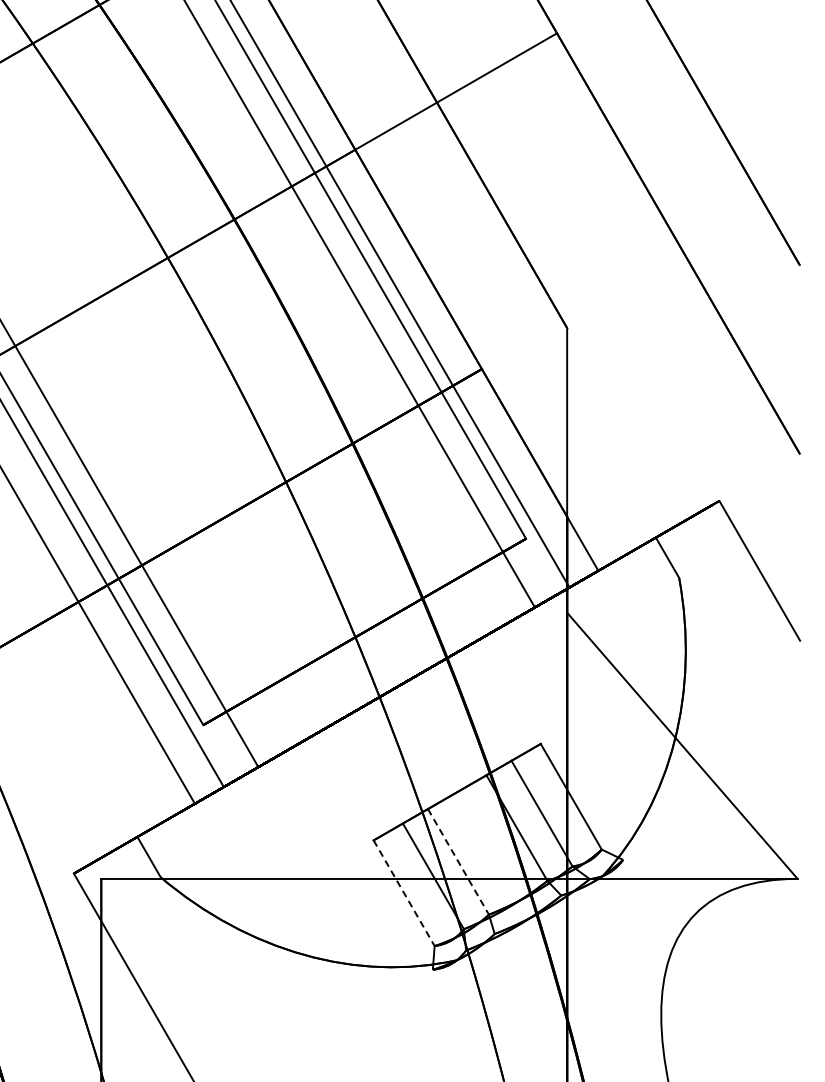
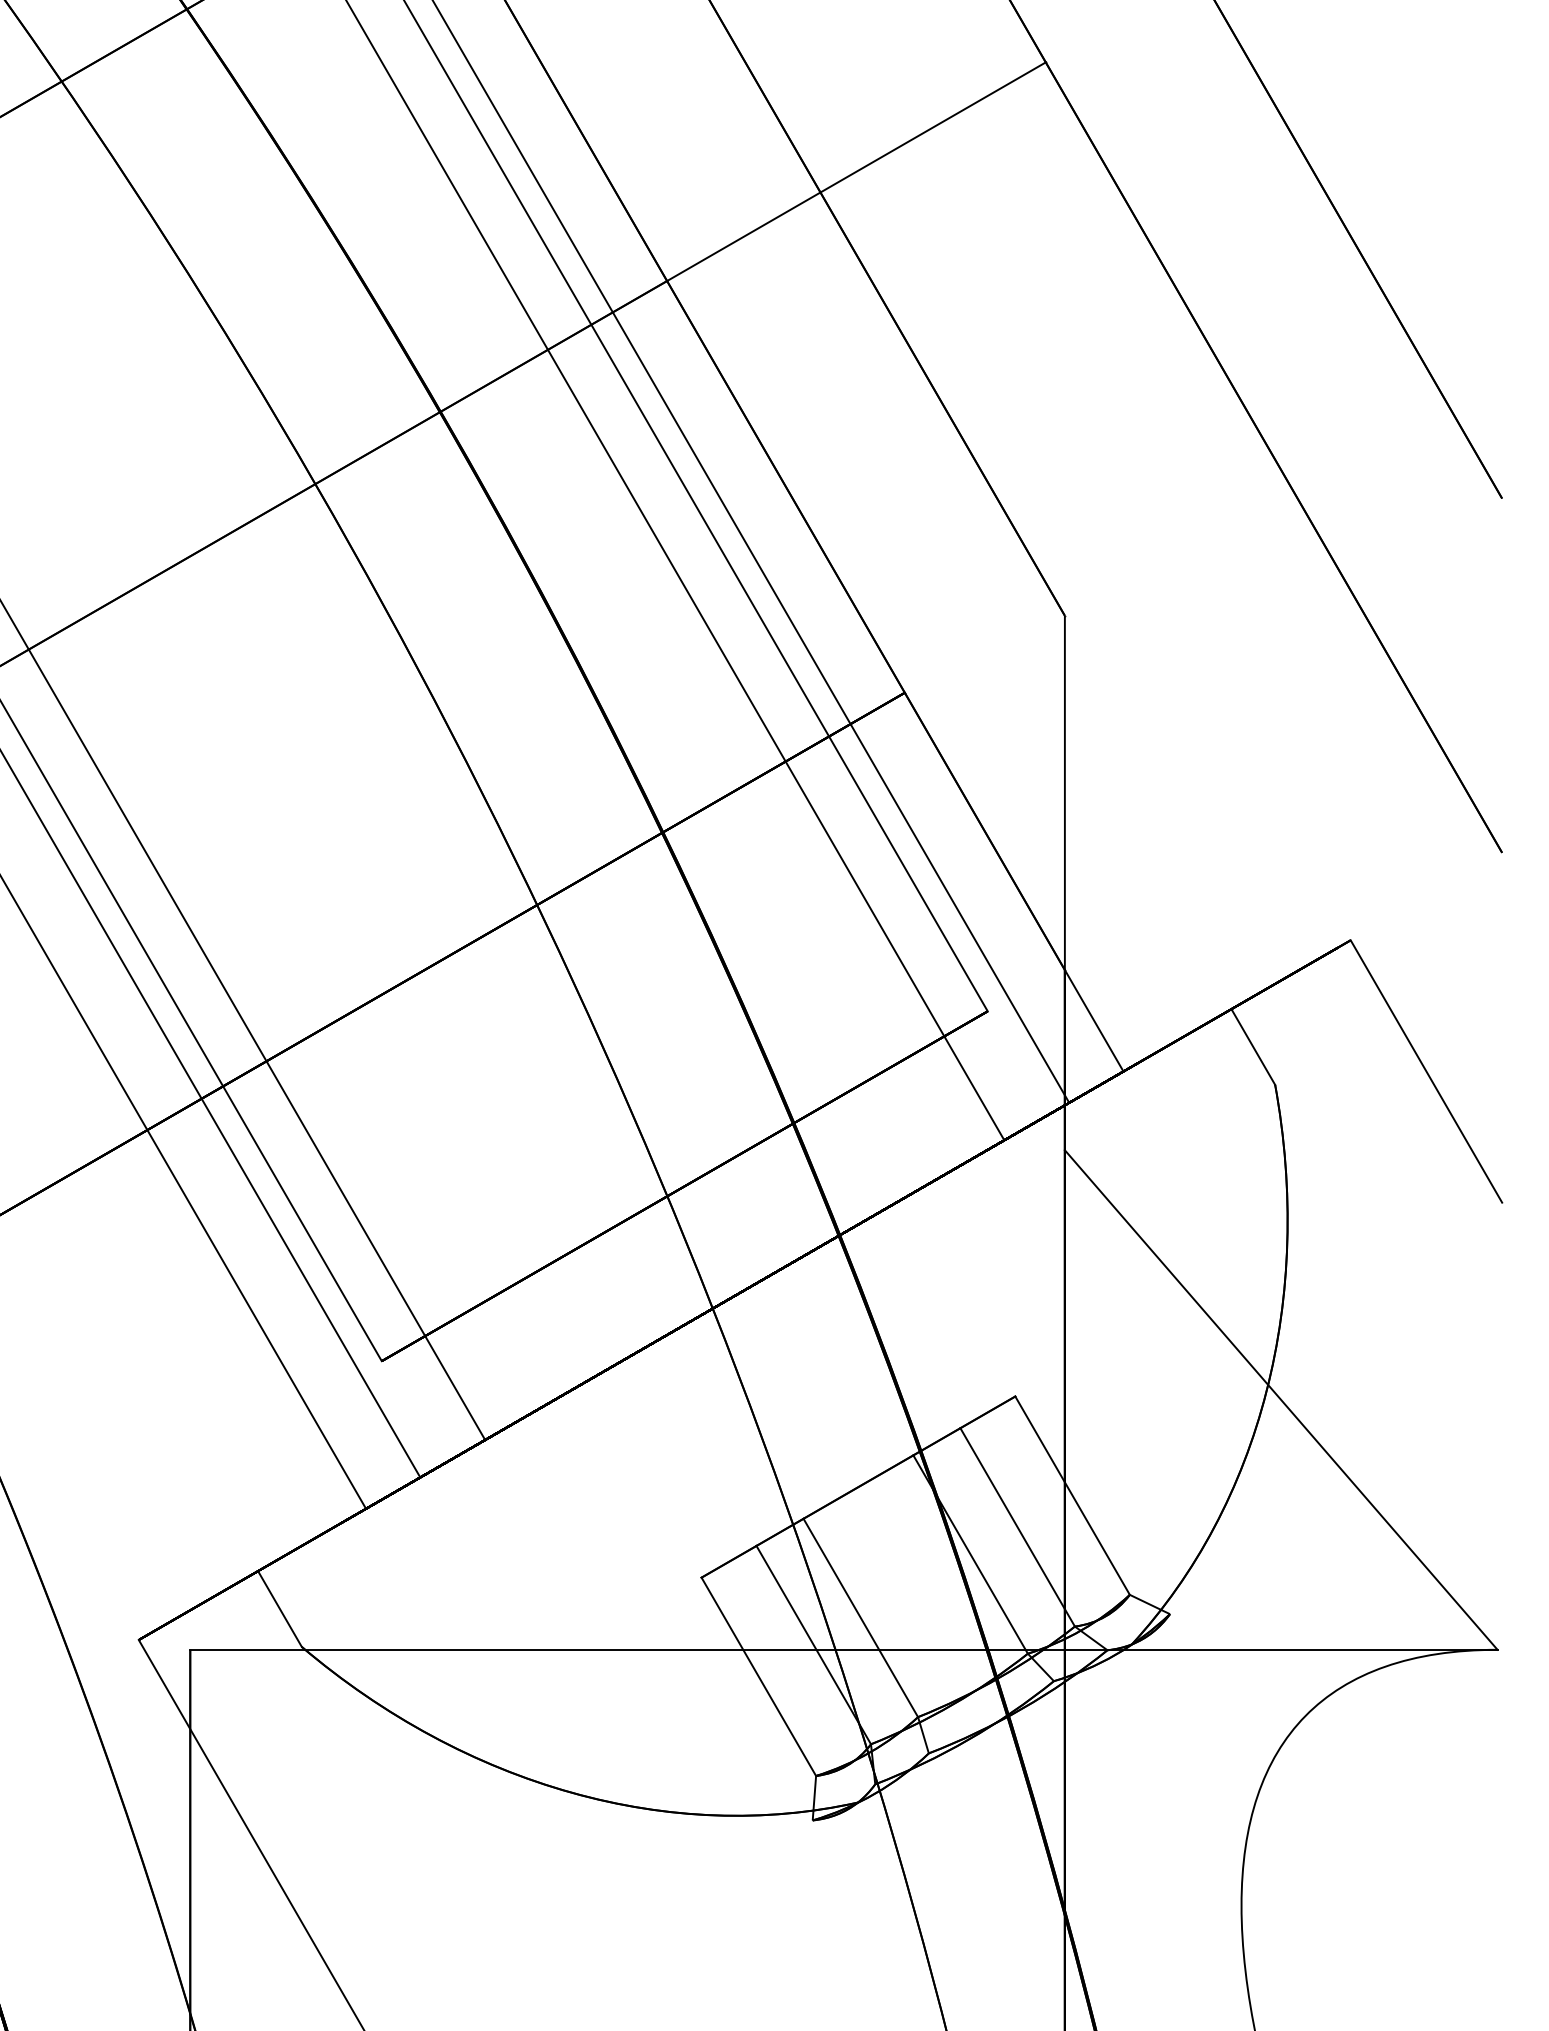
line: (458, 861) -> (860, 1617), dashed -> solid
line: (404, 893) -> (759, 1677), dashed -> solid

